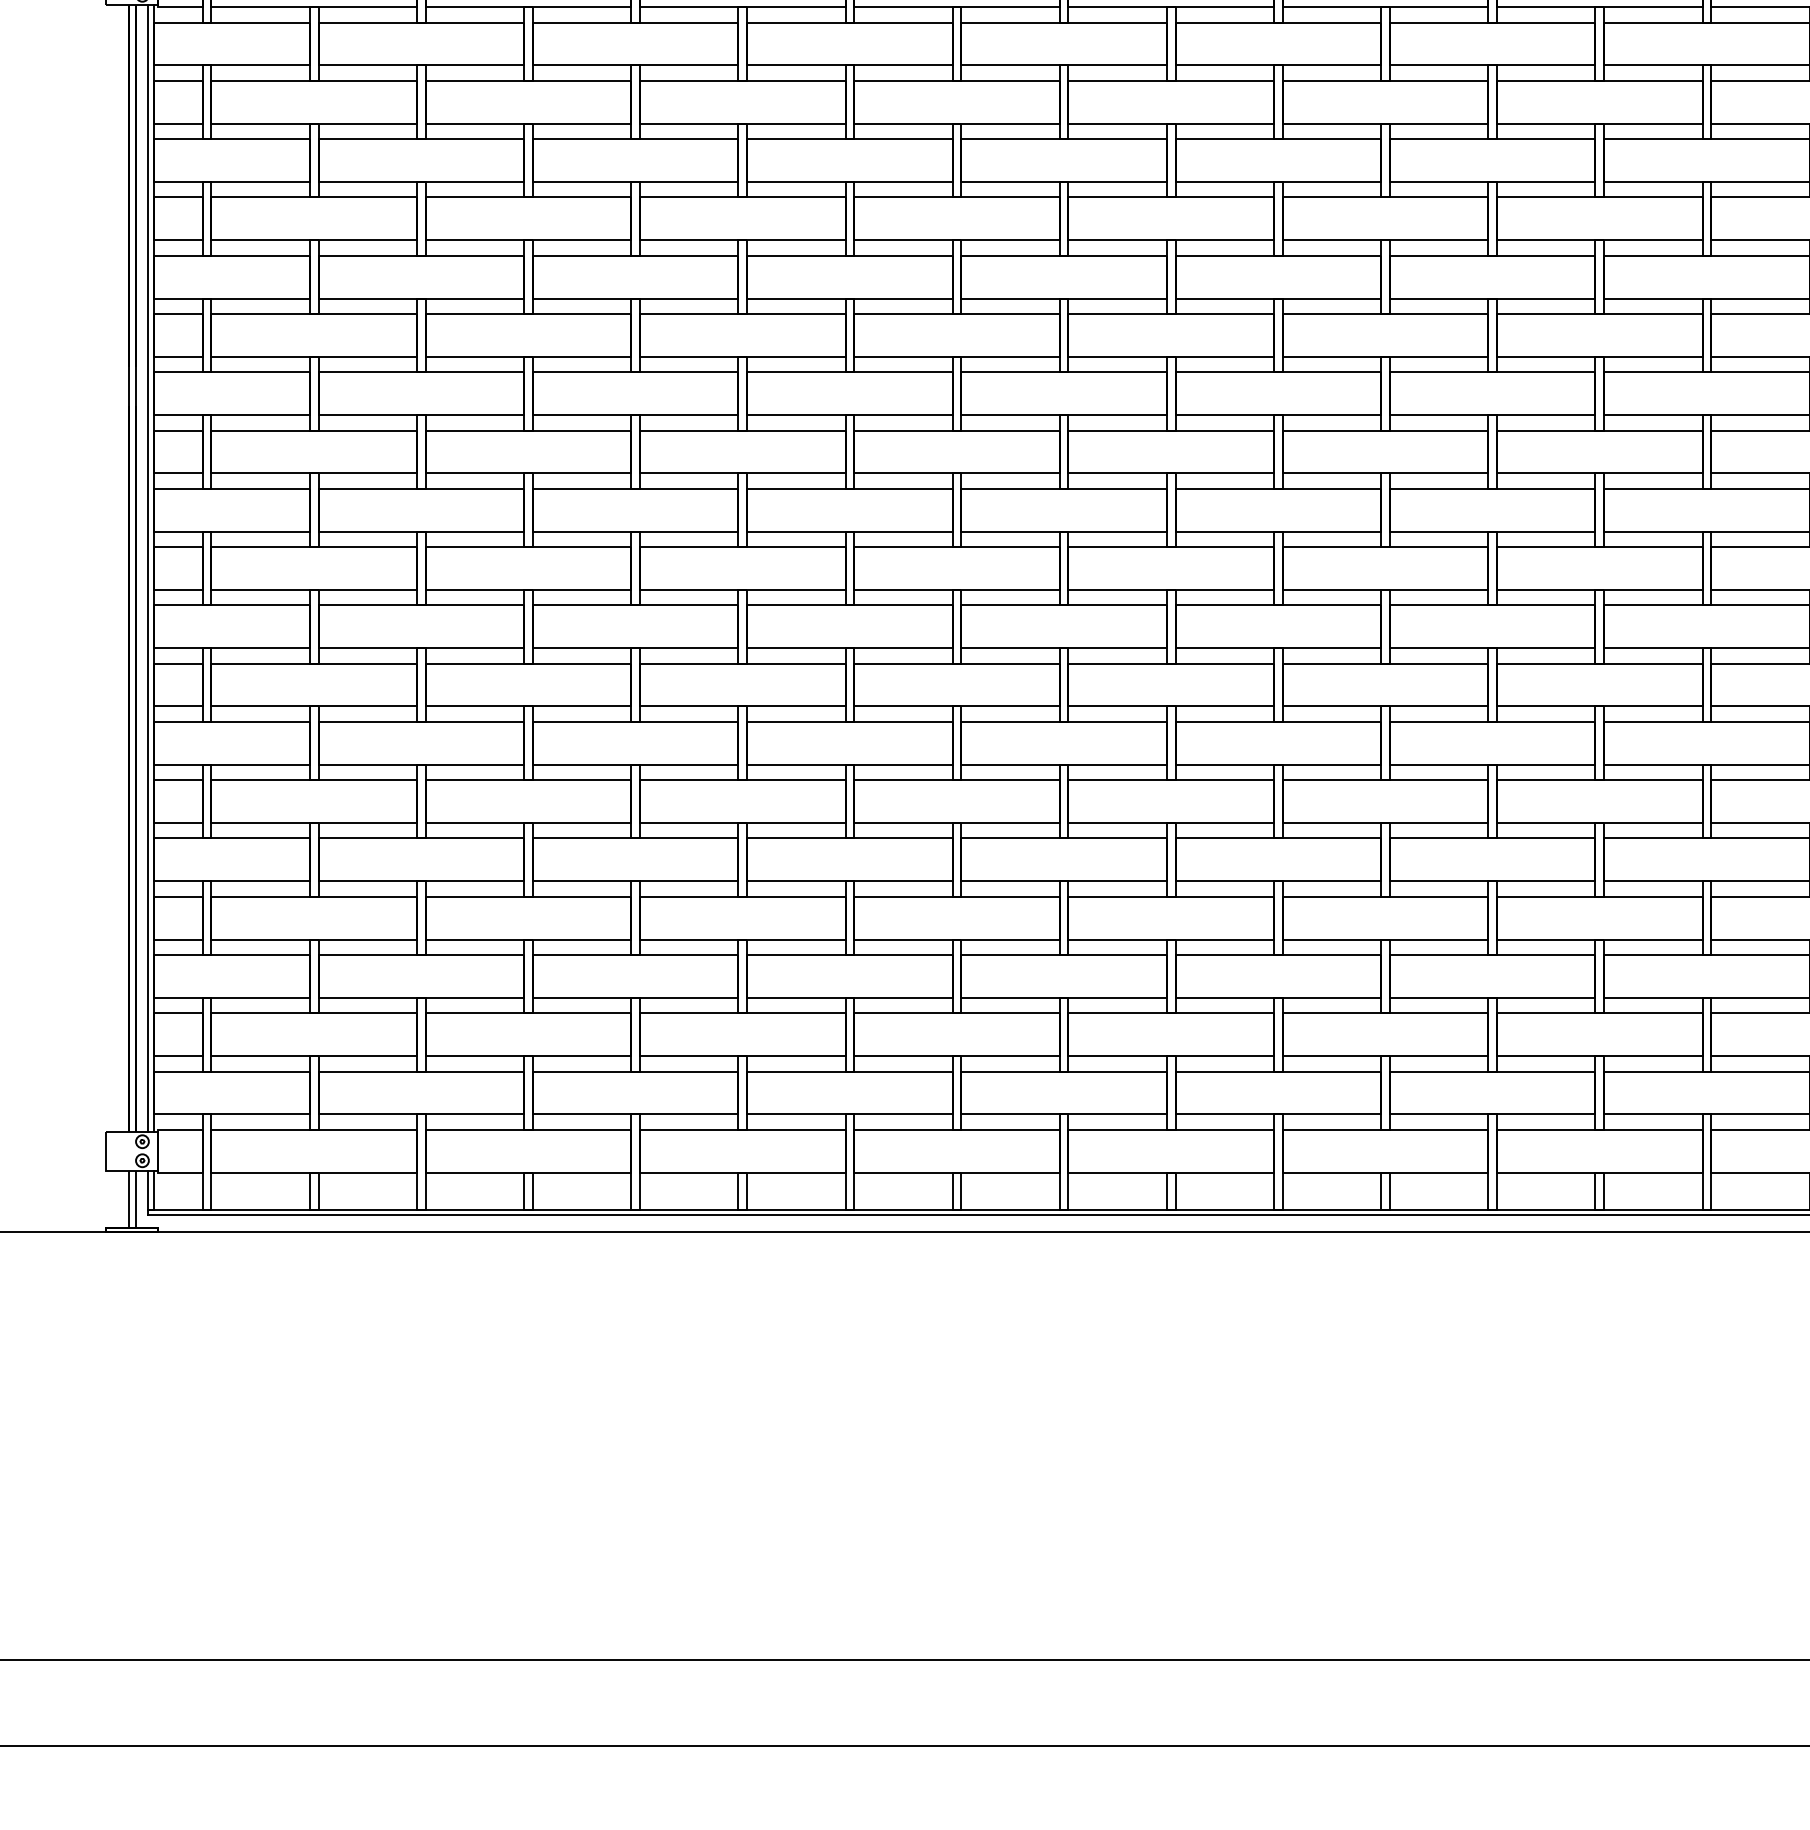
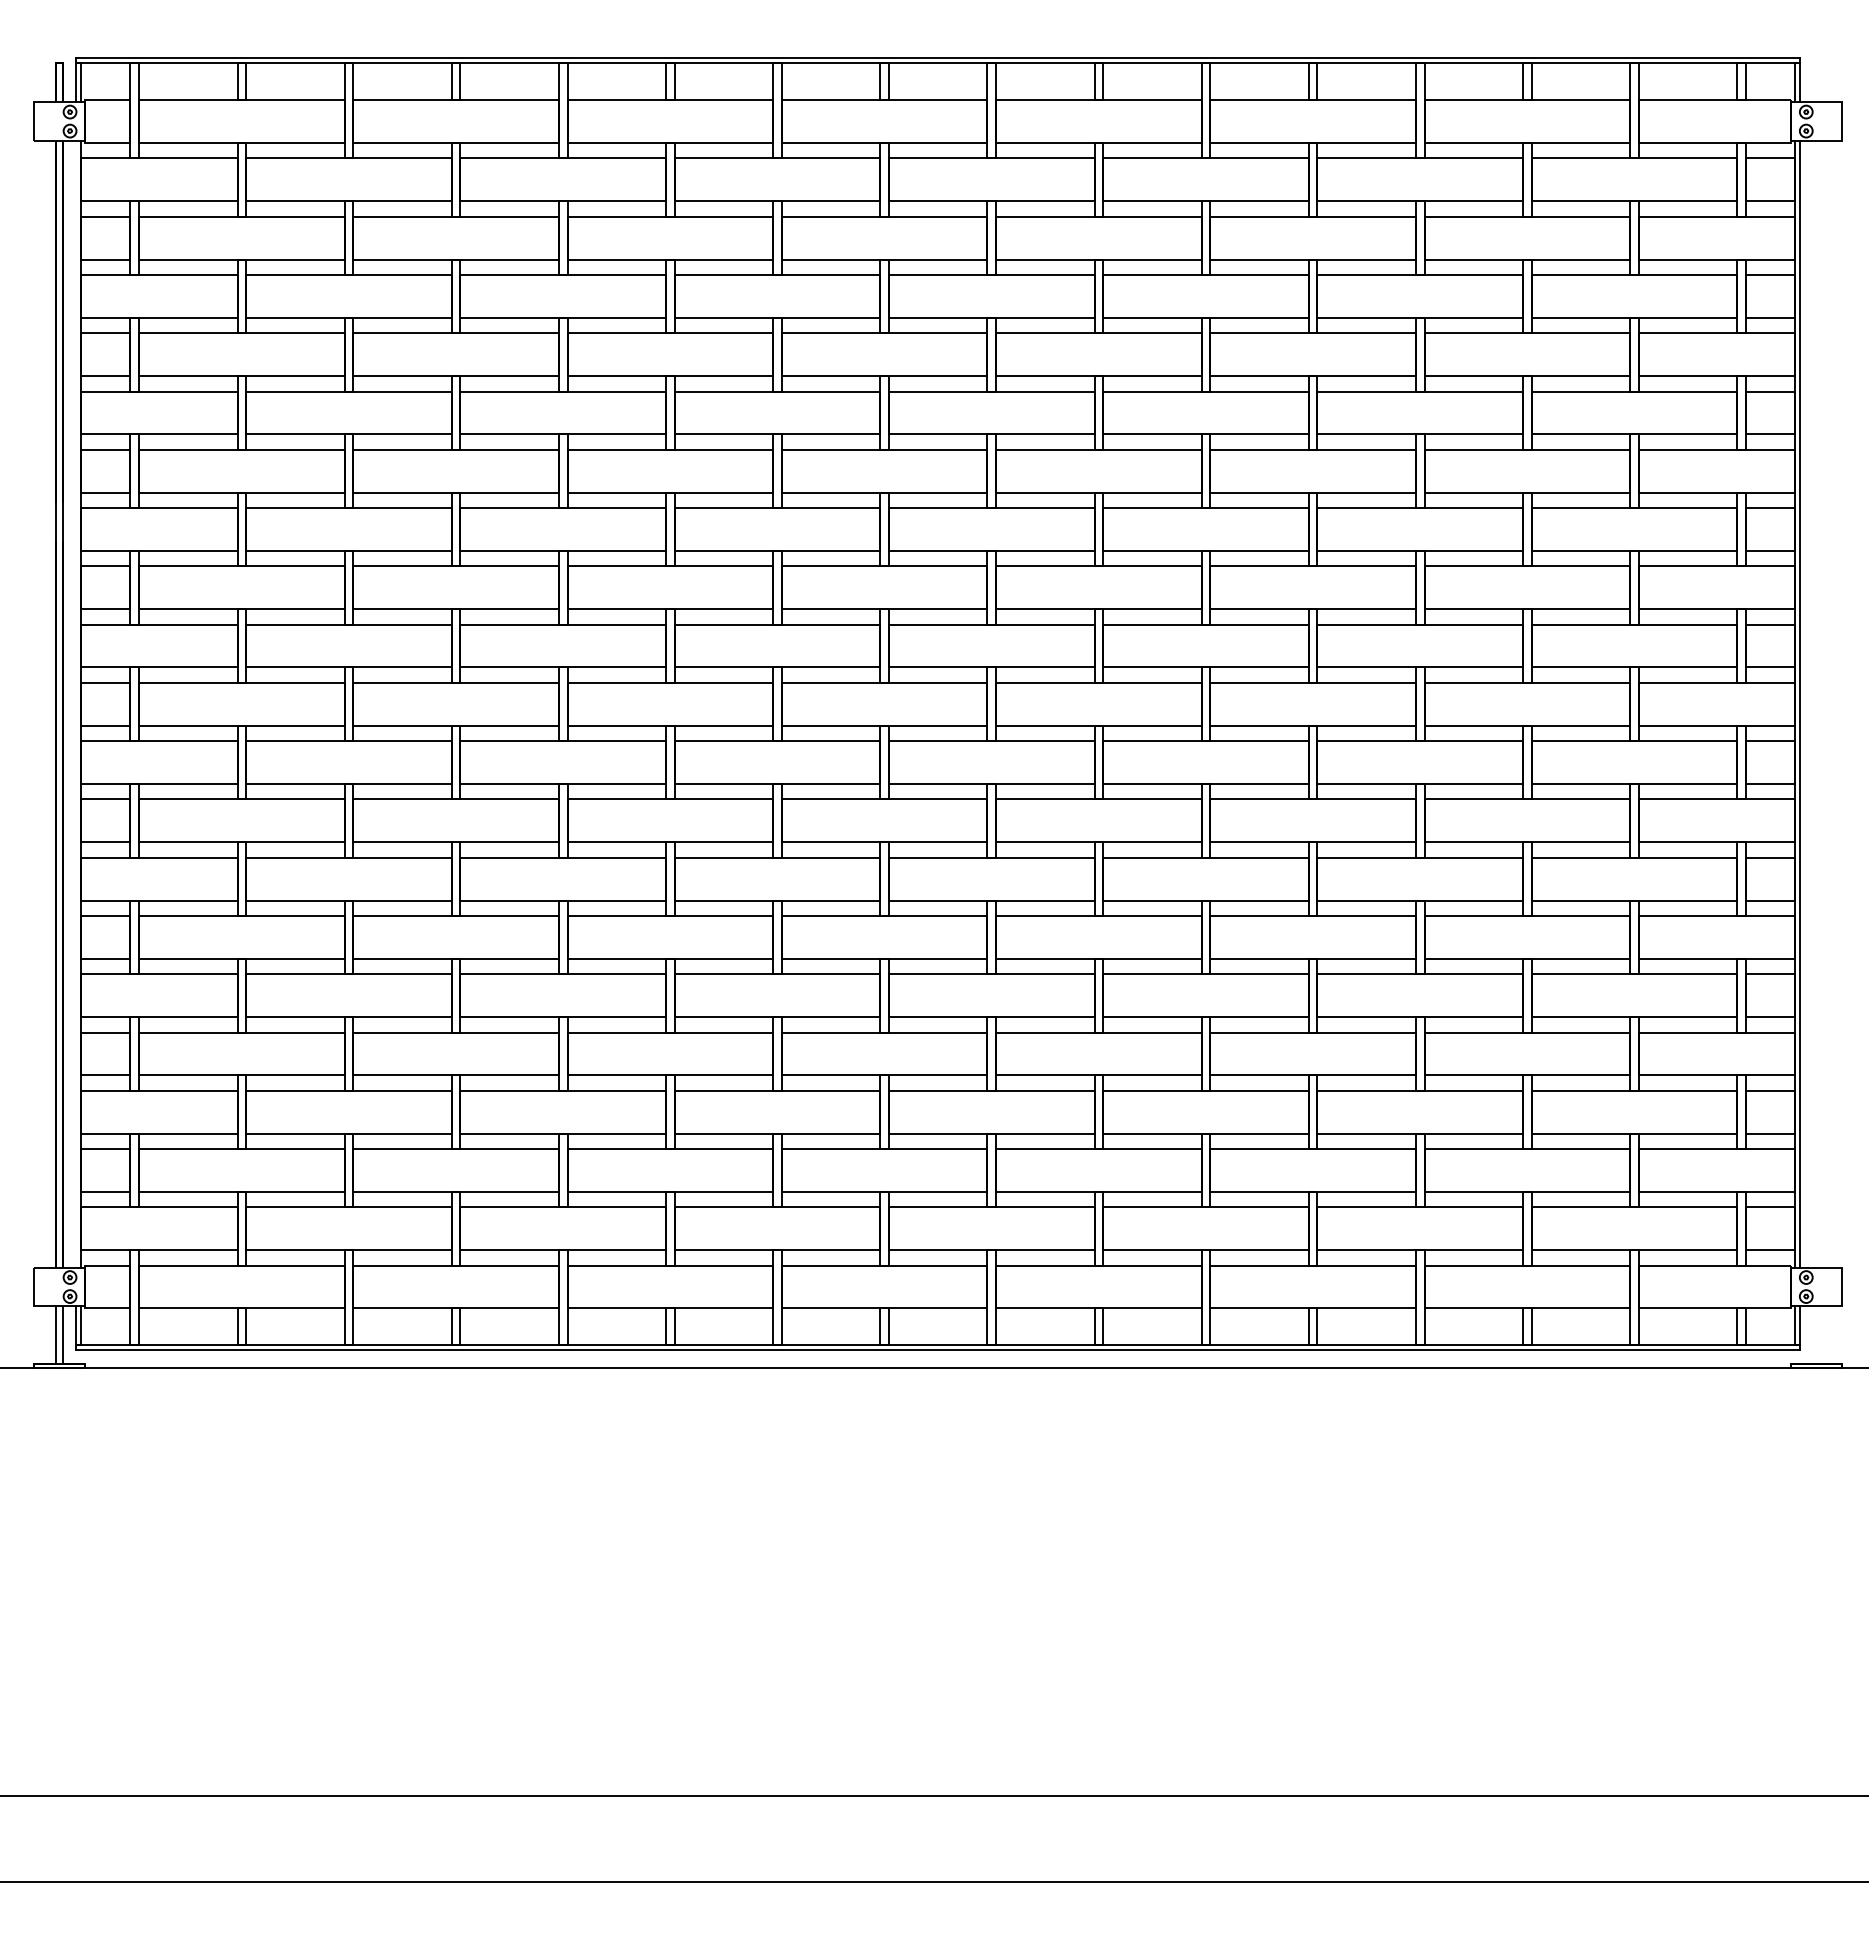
line: (148, 567) -> (76, 703), removed

